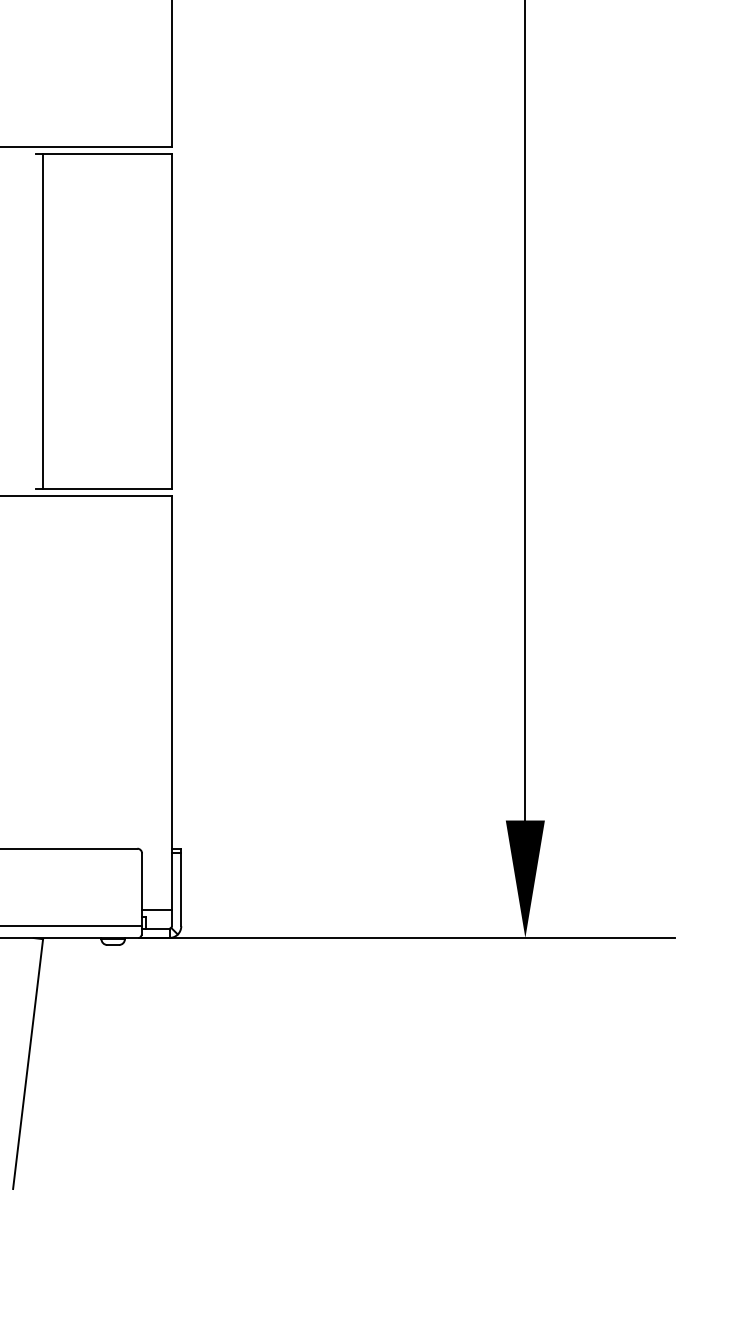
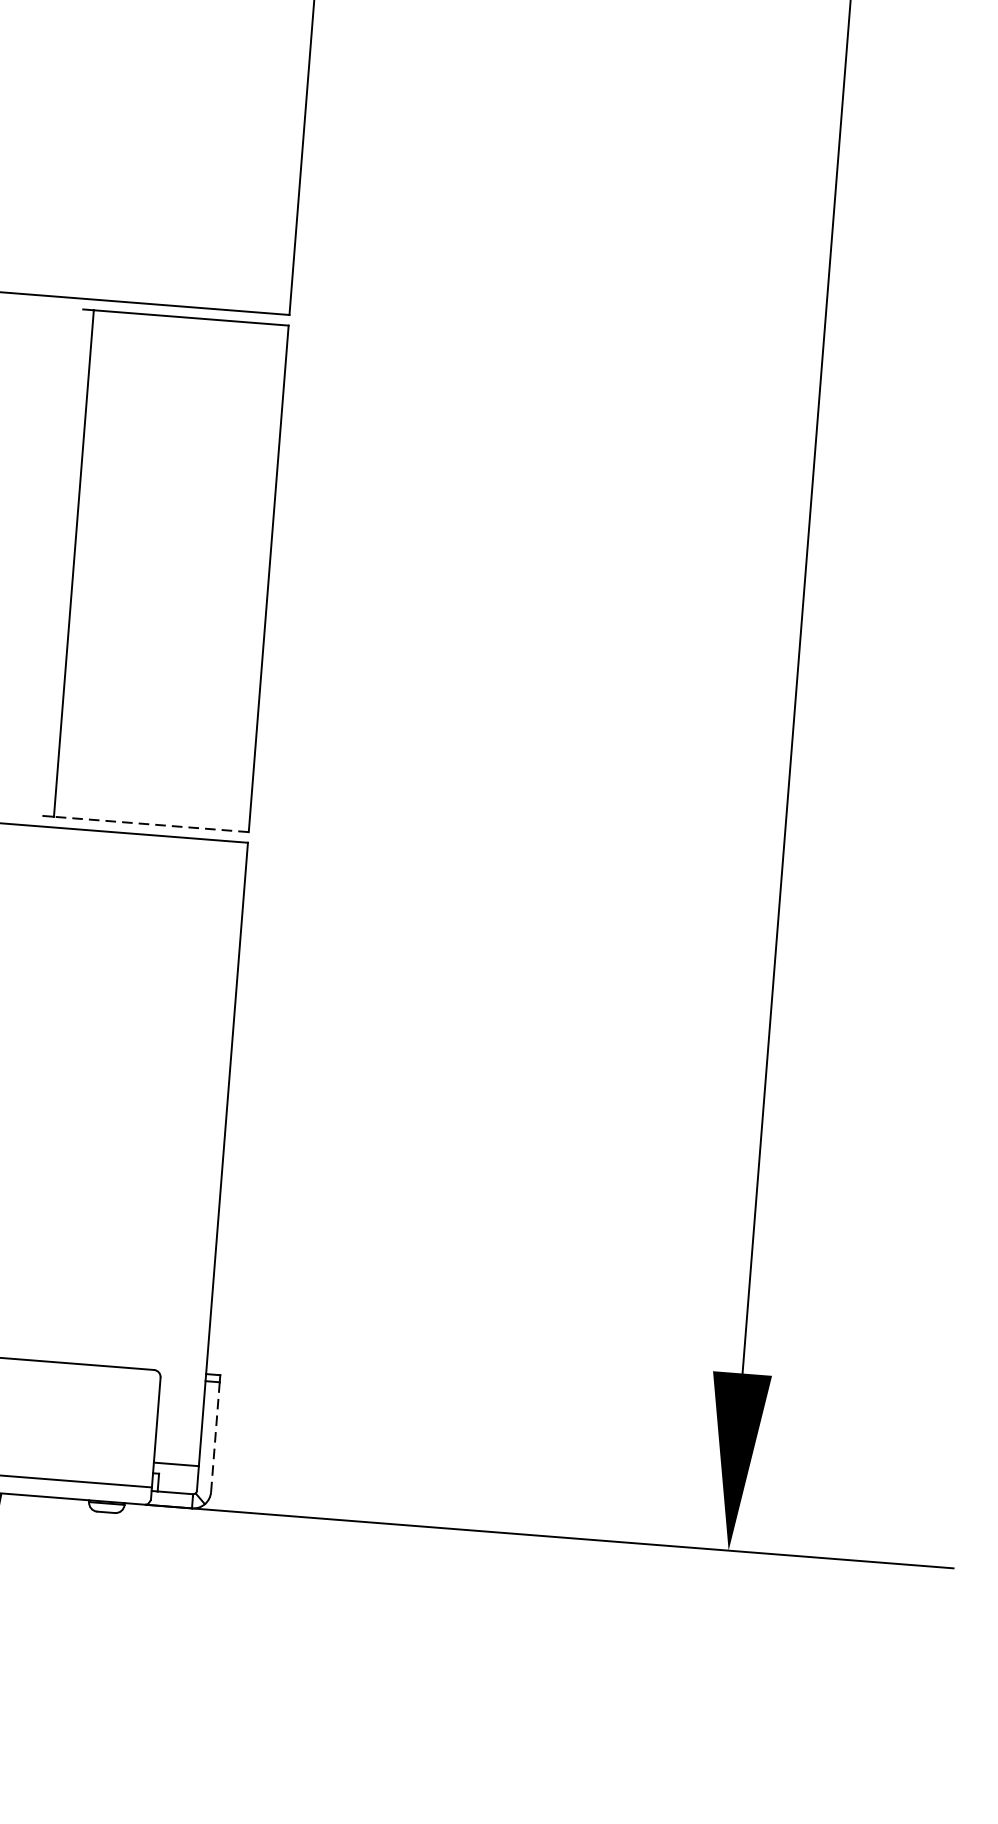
line: (107, 489) -> (151, 824), solid -> dashed
line: (181, 890) -> (215, 1438), solid -> dashed

